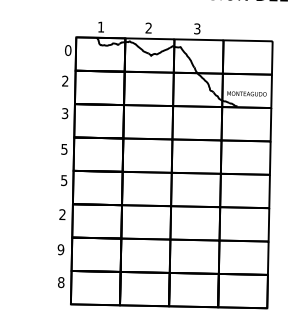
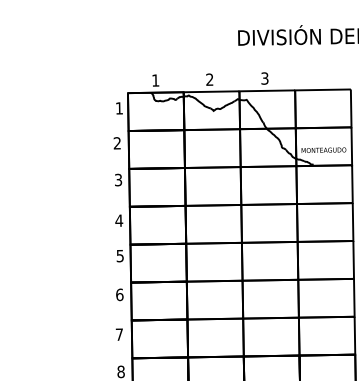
text: (68, 50) -> (119, 108), 0 -> 1
text: (64, 149) -> (119, 220), 5 -> 4
text: (62, 214) -> (119, 294), 2 -> 6
text: (61, 249) -> (119, 334), 9 -> 7

